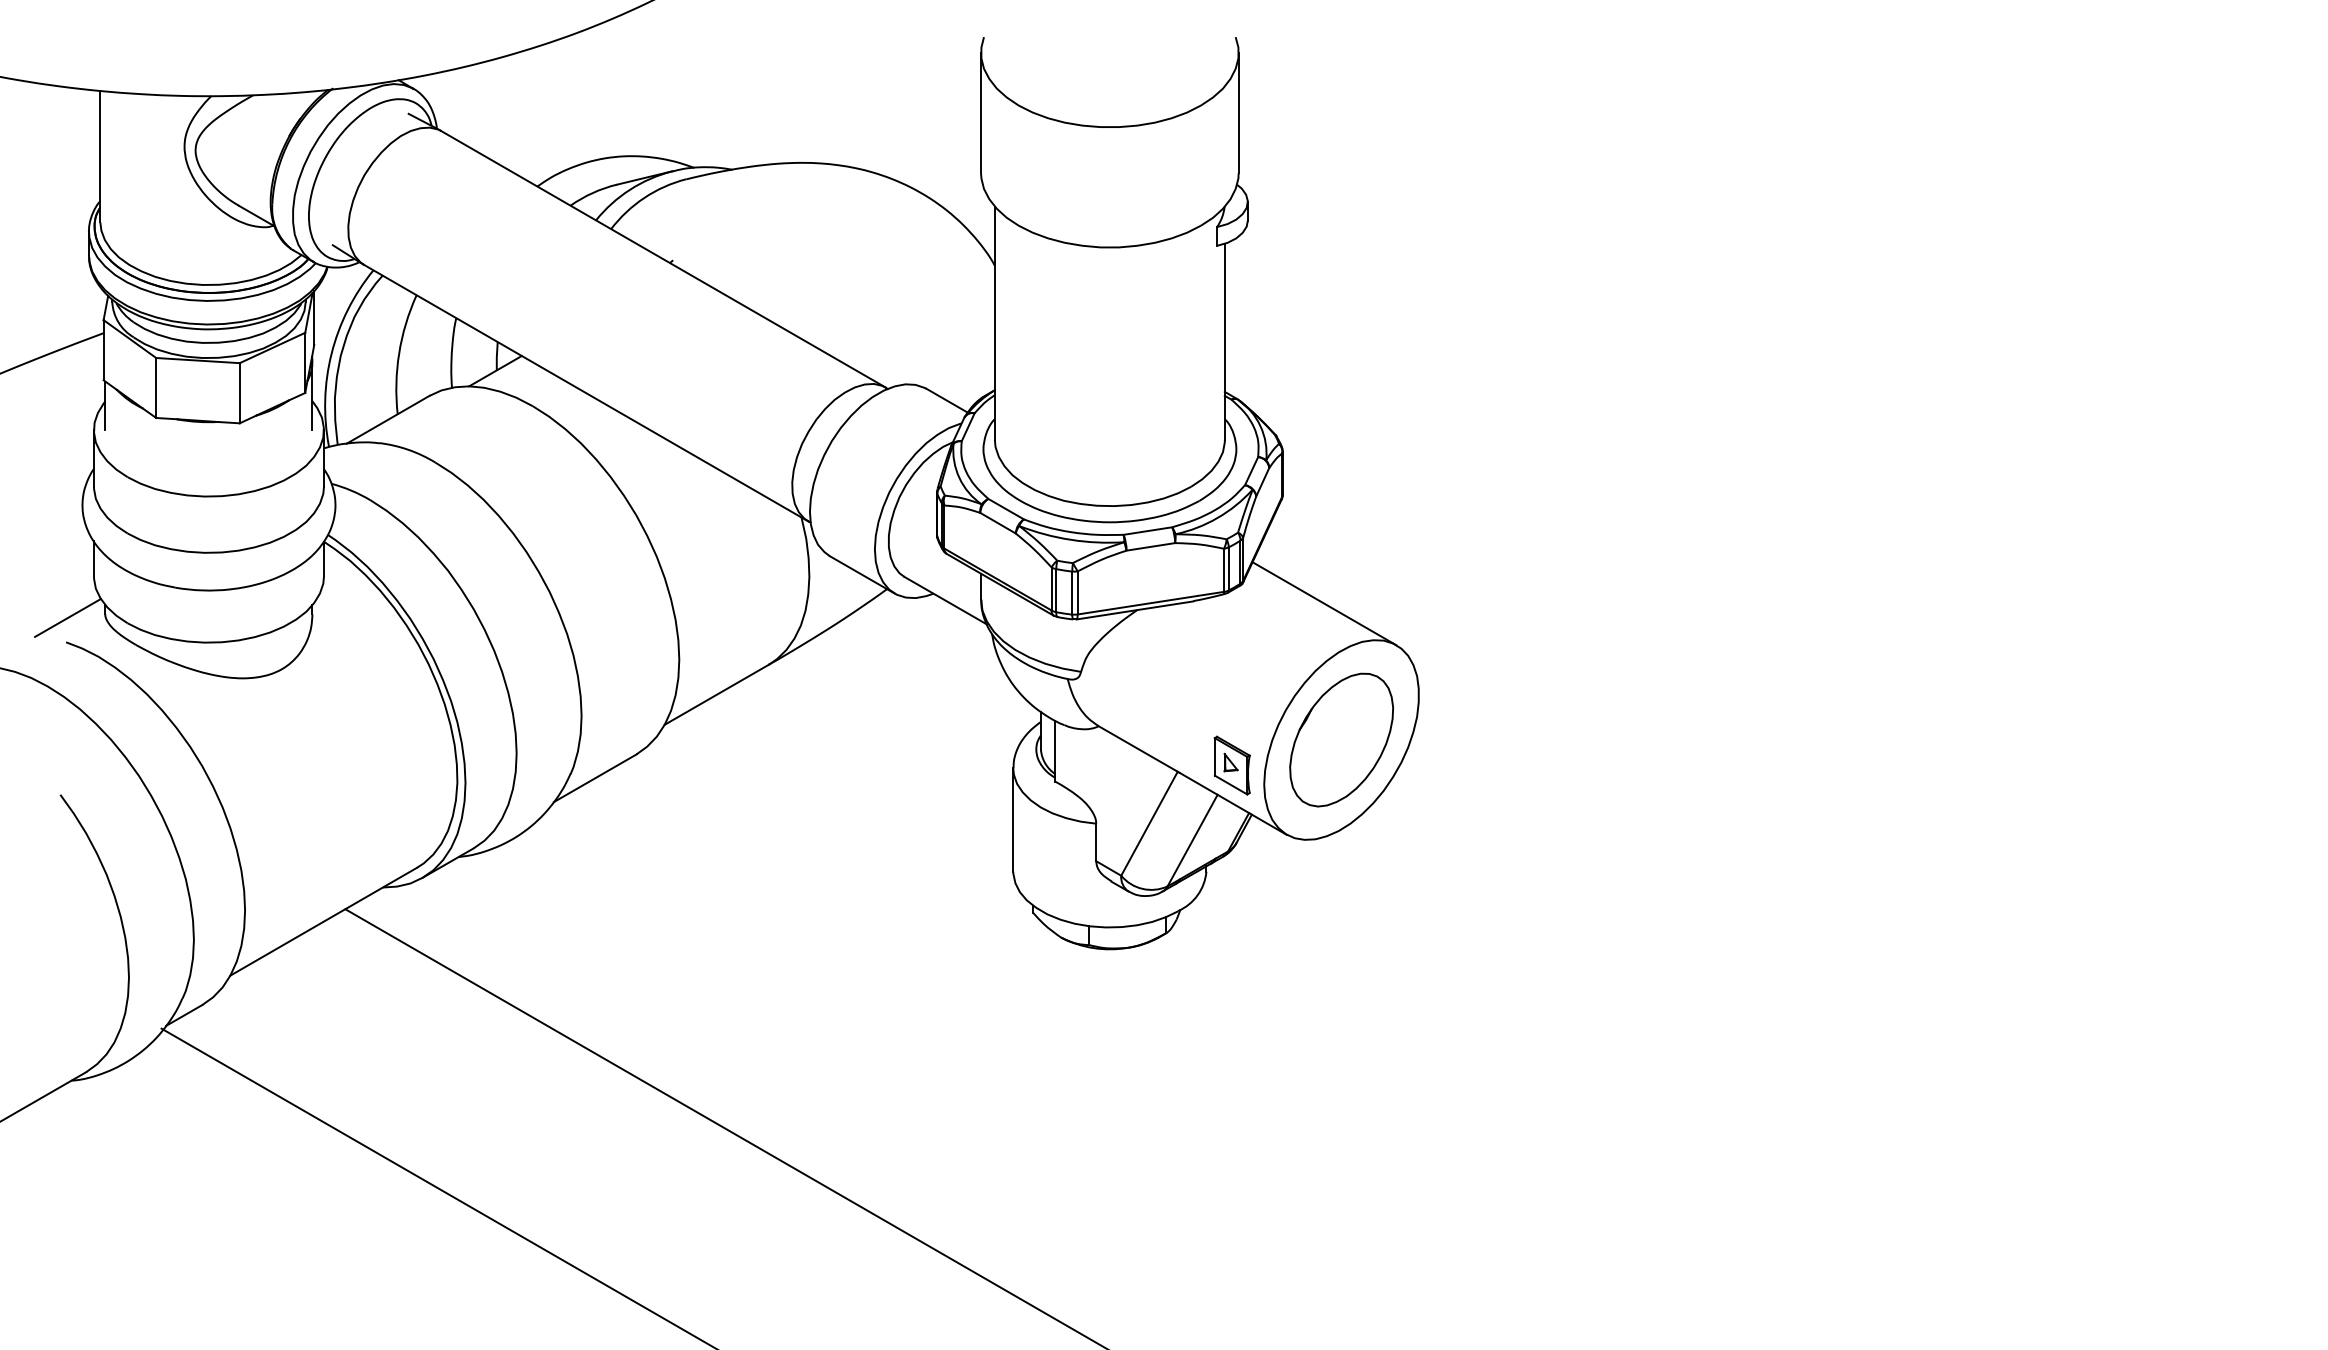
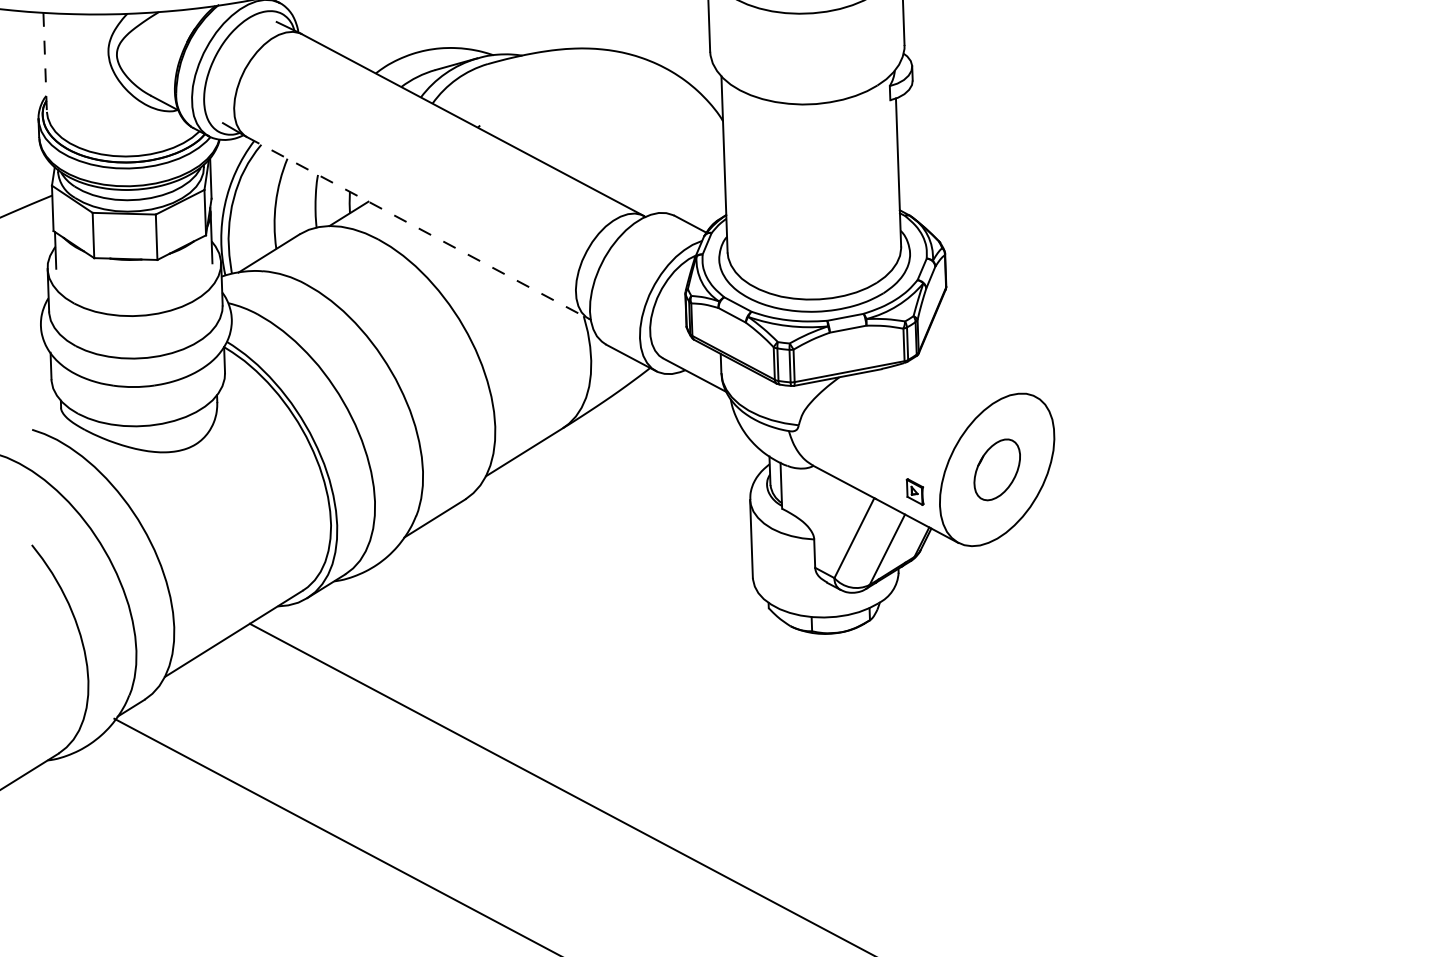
line: (100, 156) -> (45, 62), solid -> dashed
line: (586, 393) -> (418, 228), solid -> dashed
line: (1324, 603) -> (980, 367), removed
line: (67, 617) -> (32, 411), removed
part: (1341, 739) -> (997, 469), size x0.6
part: (1231, 765) -> (914, 492), size x0.6

